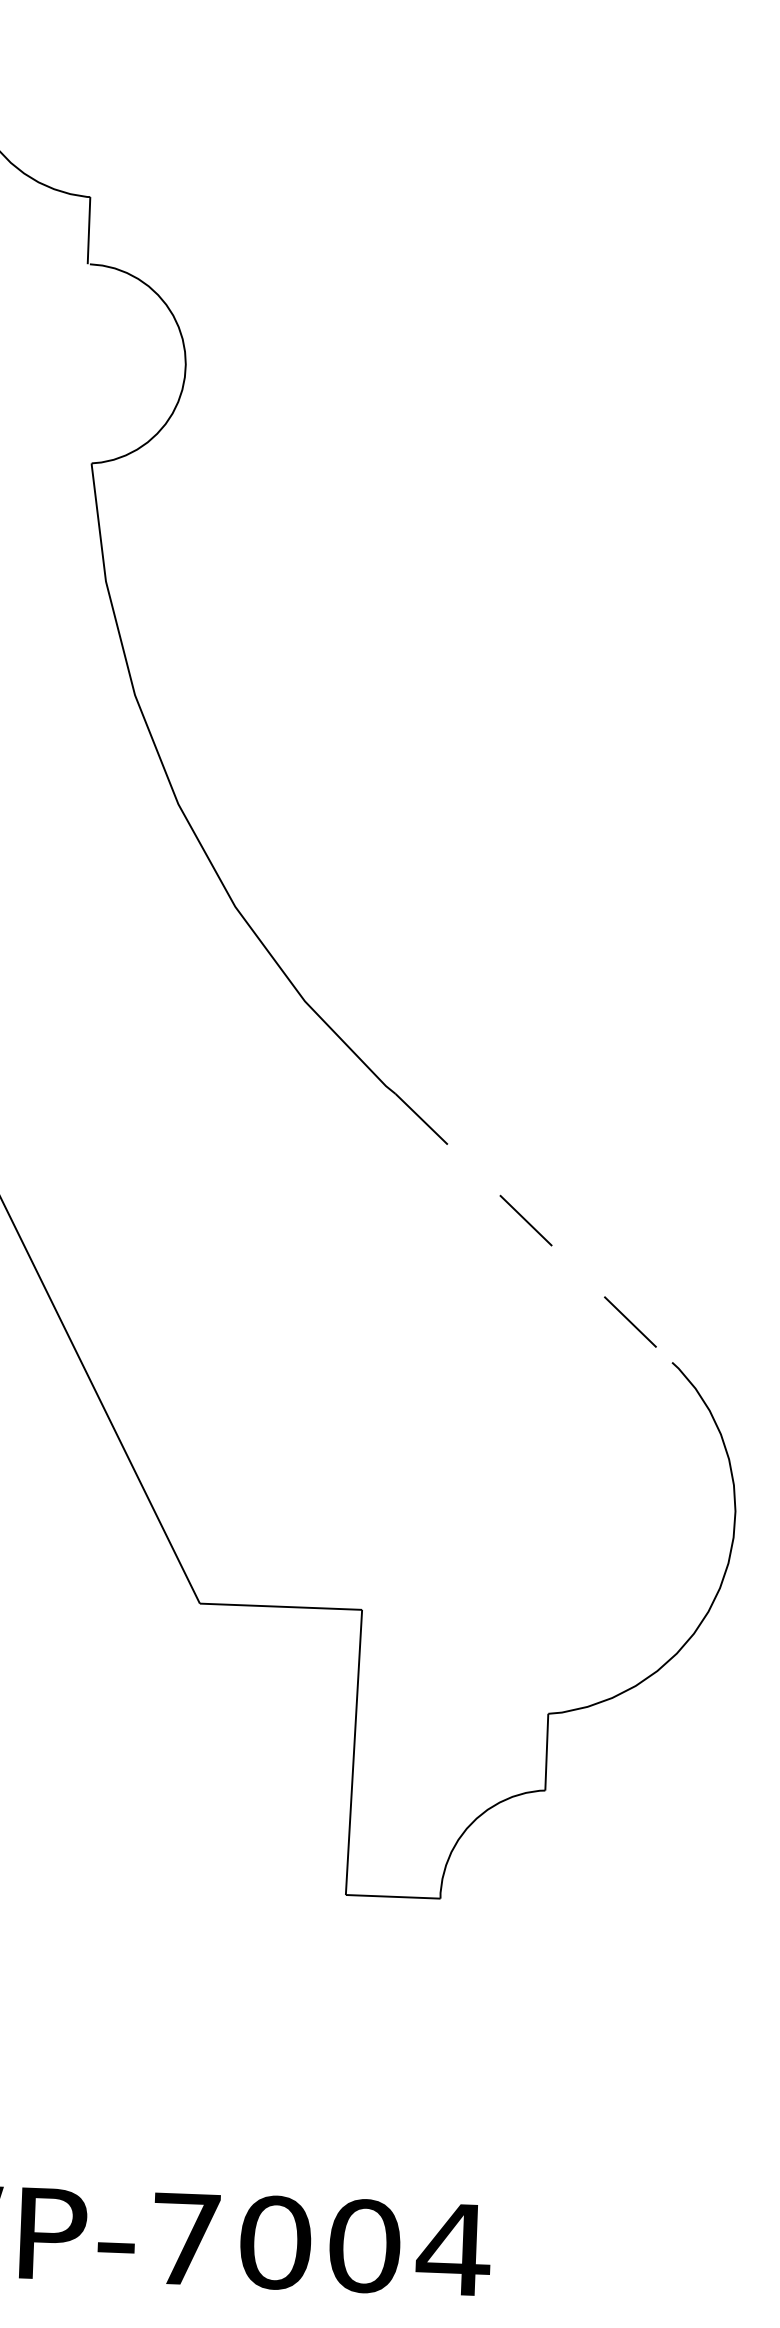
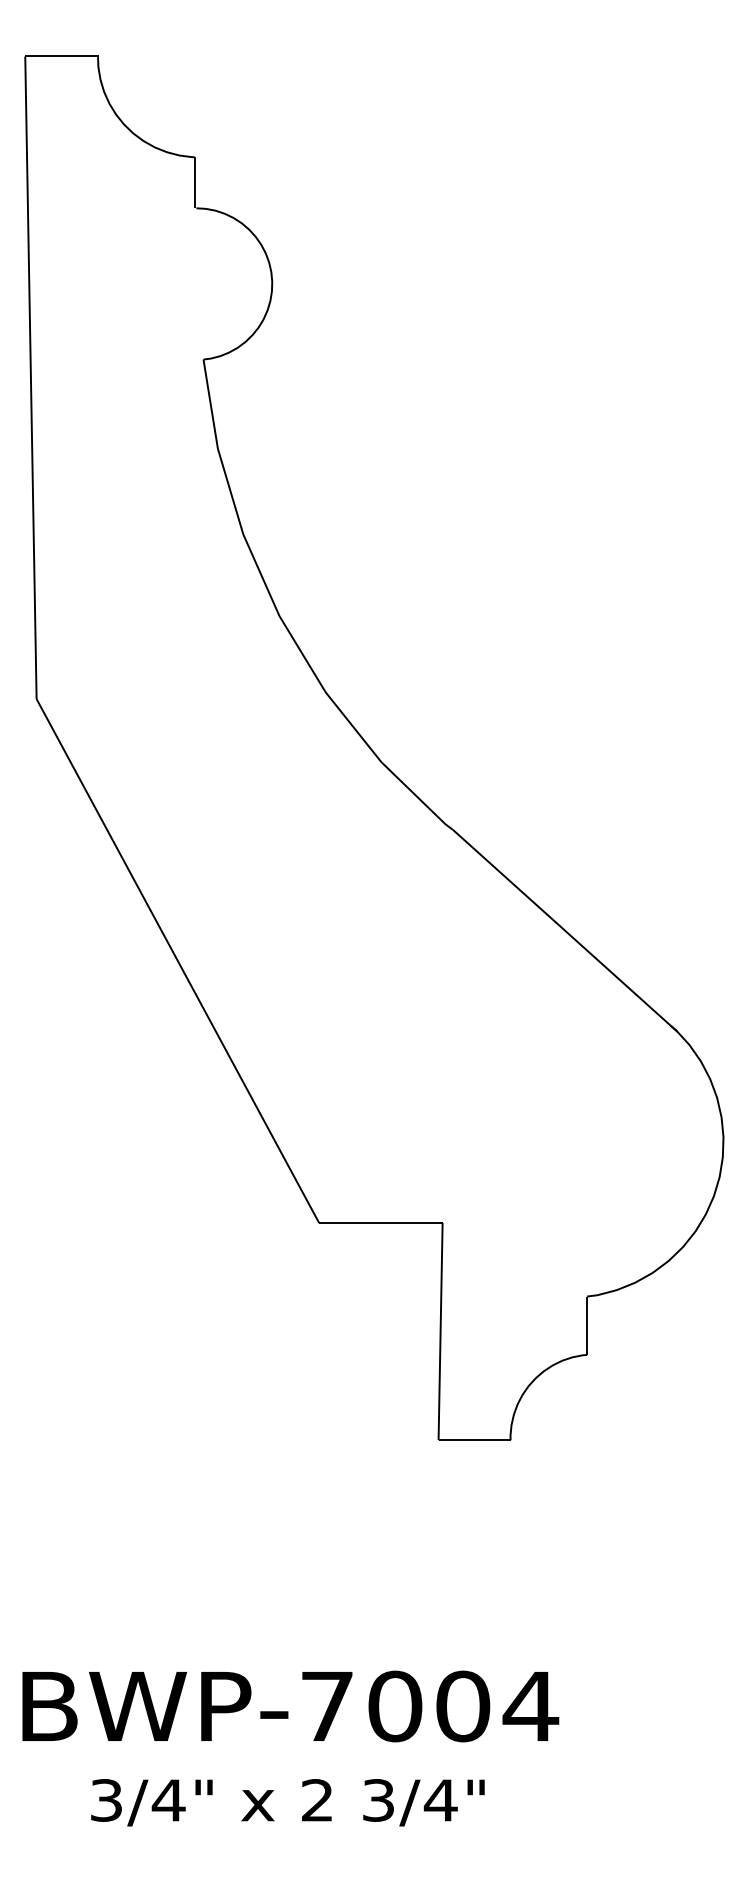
line: (538, 1233) -> (565, 931), dashed -> solid

